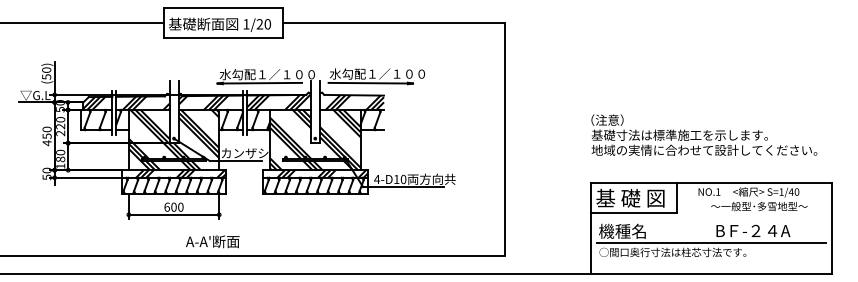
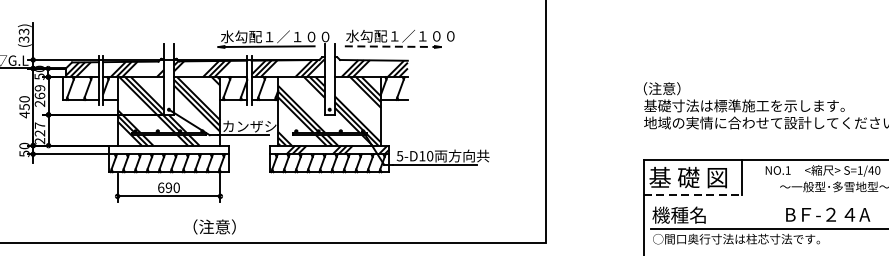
text: (46, 73) -> (23, 35), (50) -> (33)
line: (371, 83) -> (393, 46), solid -> dashed
text: (60, 123) -> (39, 92), 220 -> 269
text: (60, 158) -> (39, 132), 180 -> 227
hatch: (181, 173) -> (177, 149), removed
text: (377, 179) -> (400, 156), 4-D10 -> 5-D10
text: (173, 207) -> (168, 188), 600 -> 690
line: (634, 213) -> (692, 194), solid -> dashed
text: (212, 241) -> (212, 226), A-A'断面 -> （注意）

